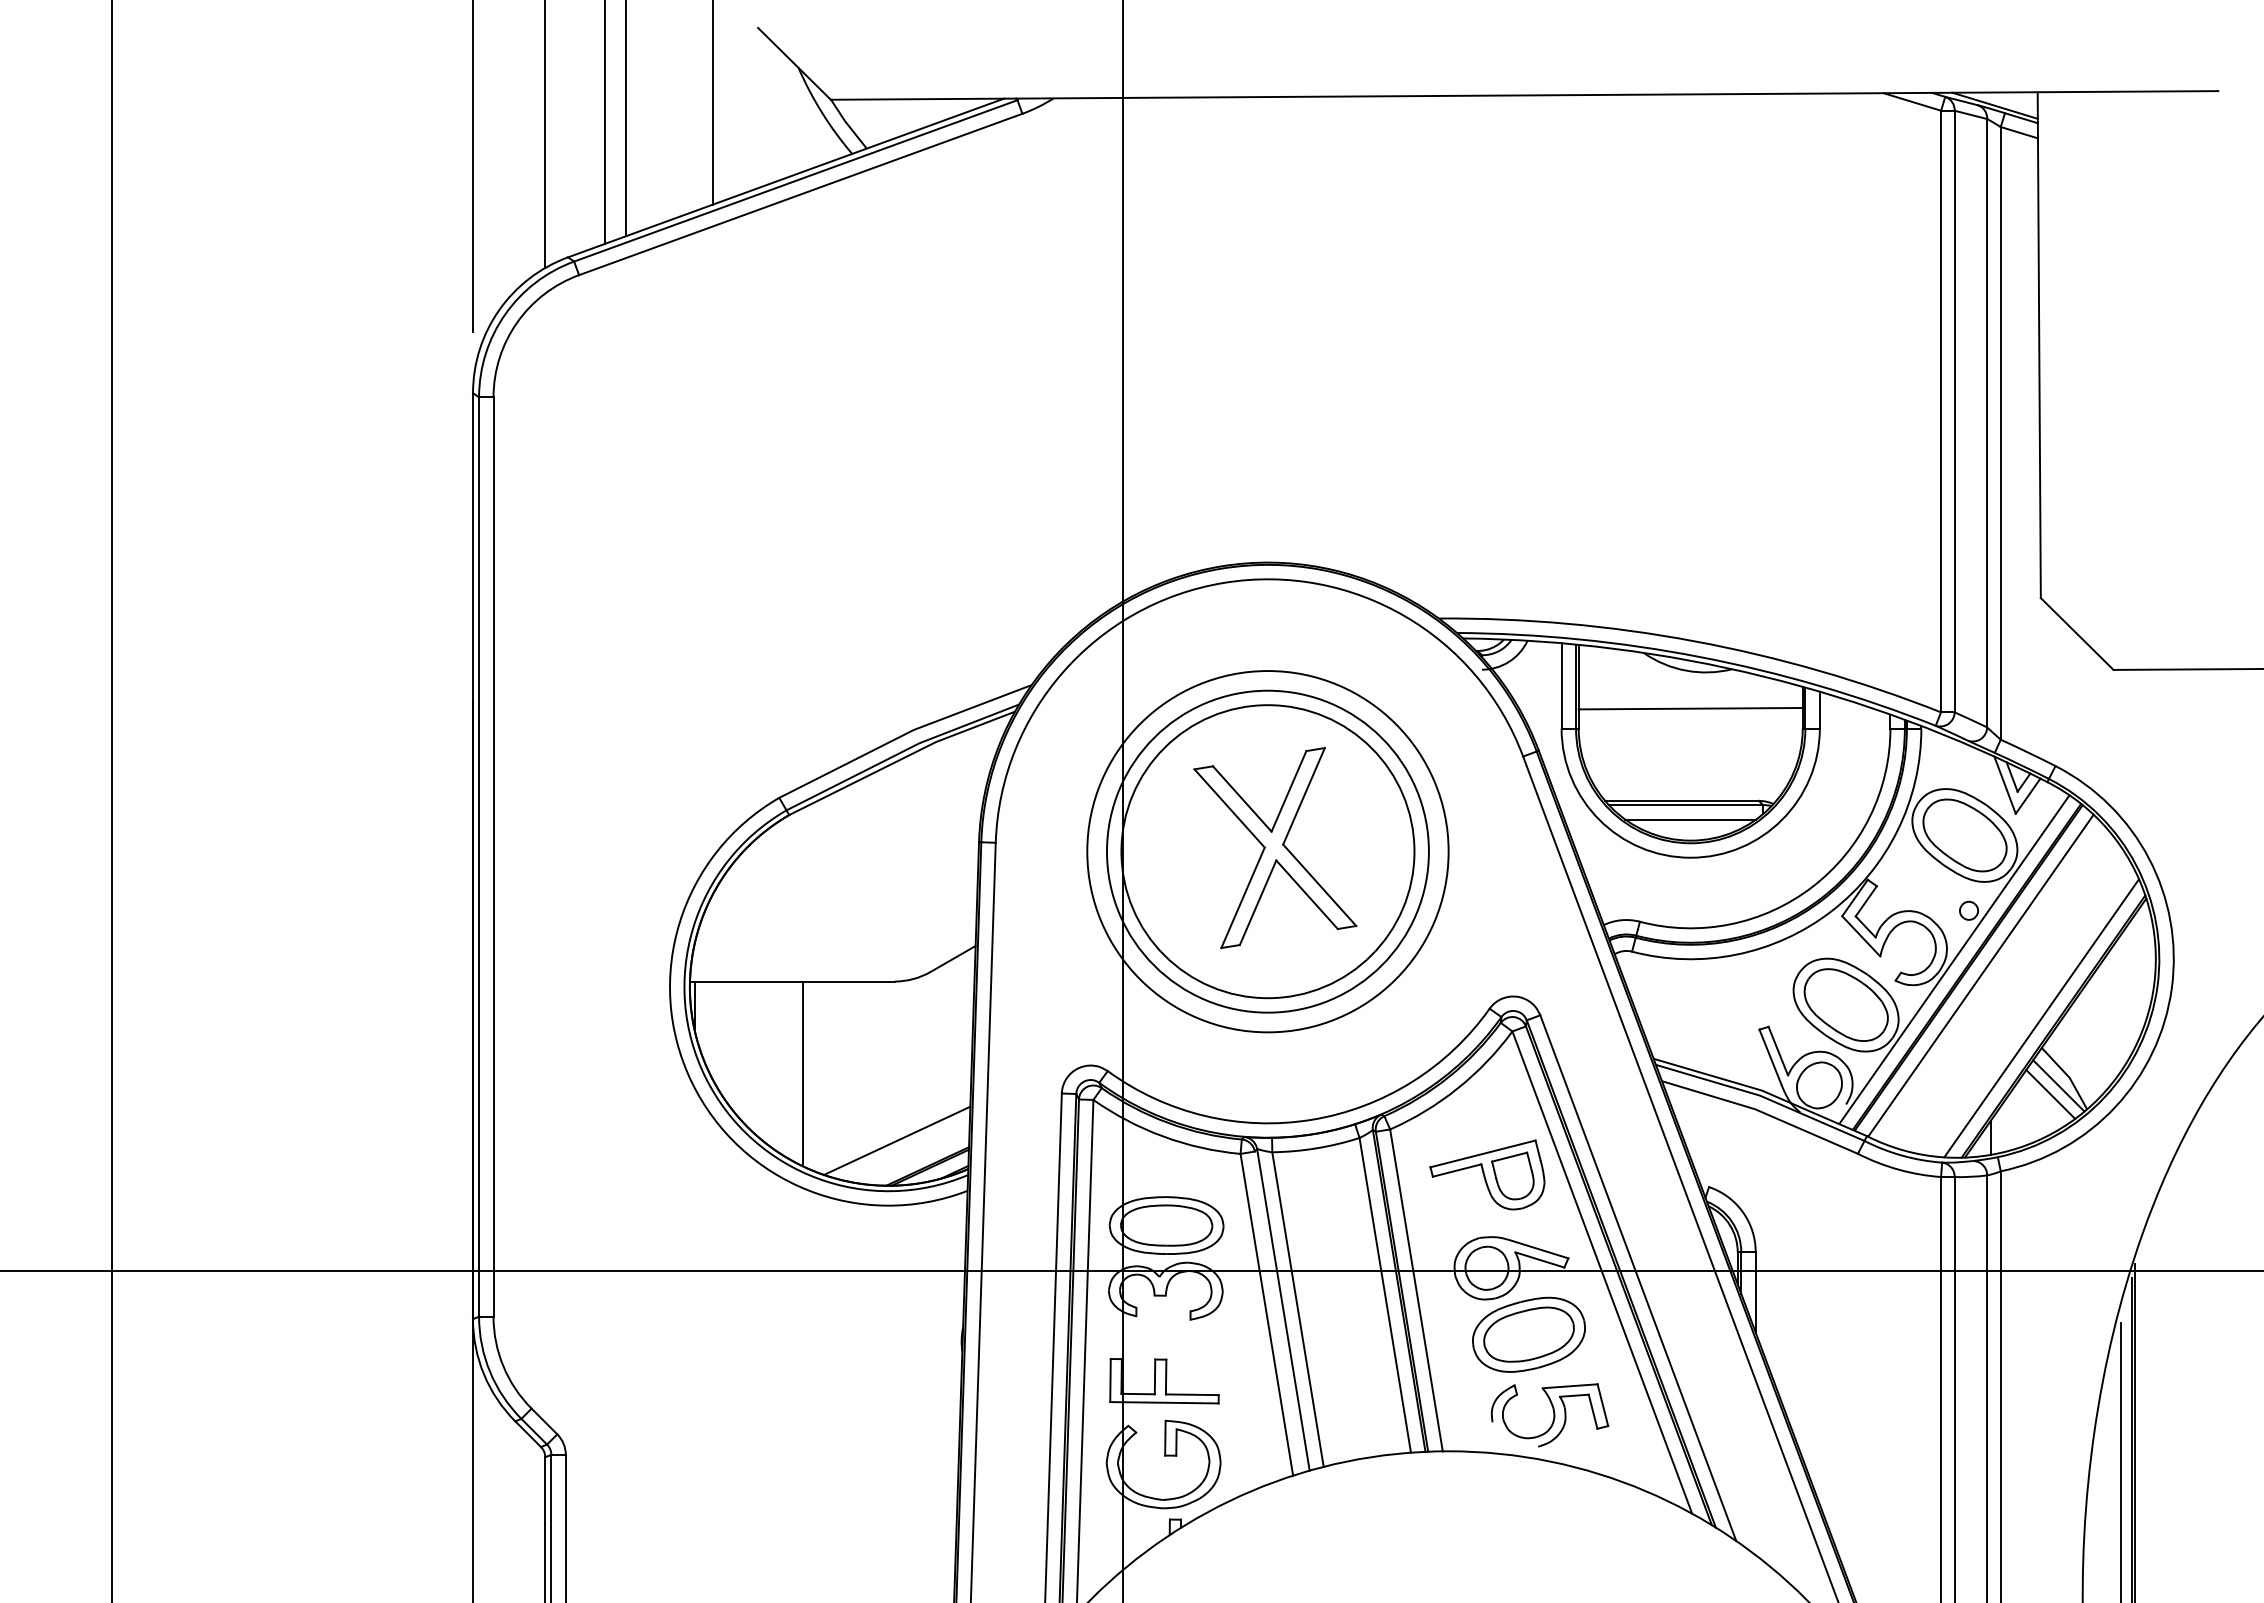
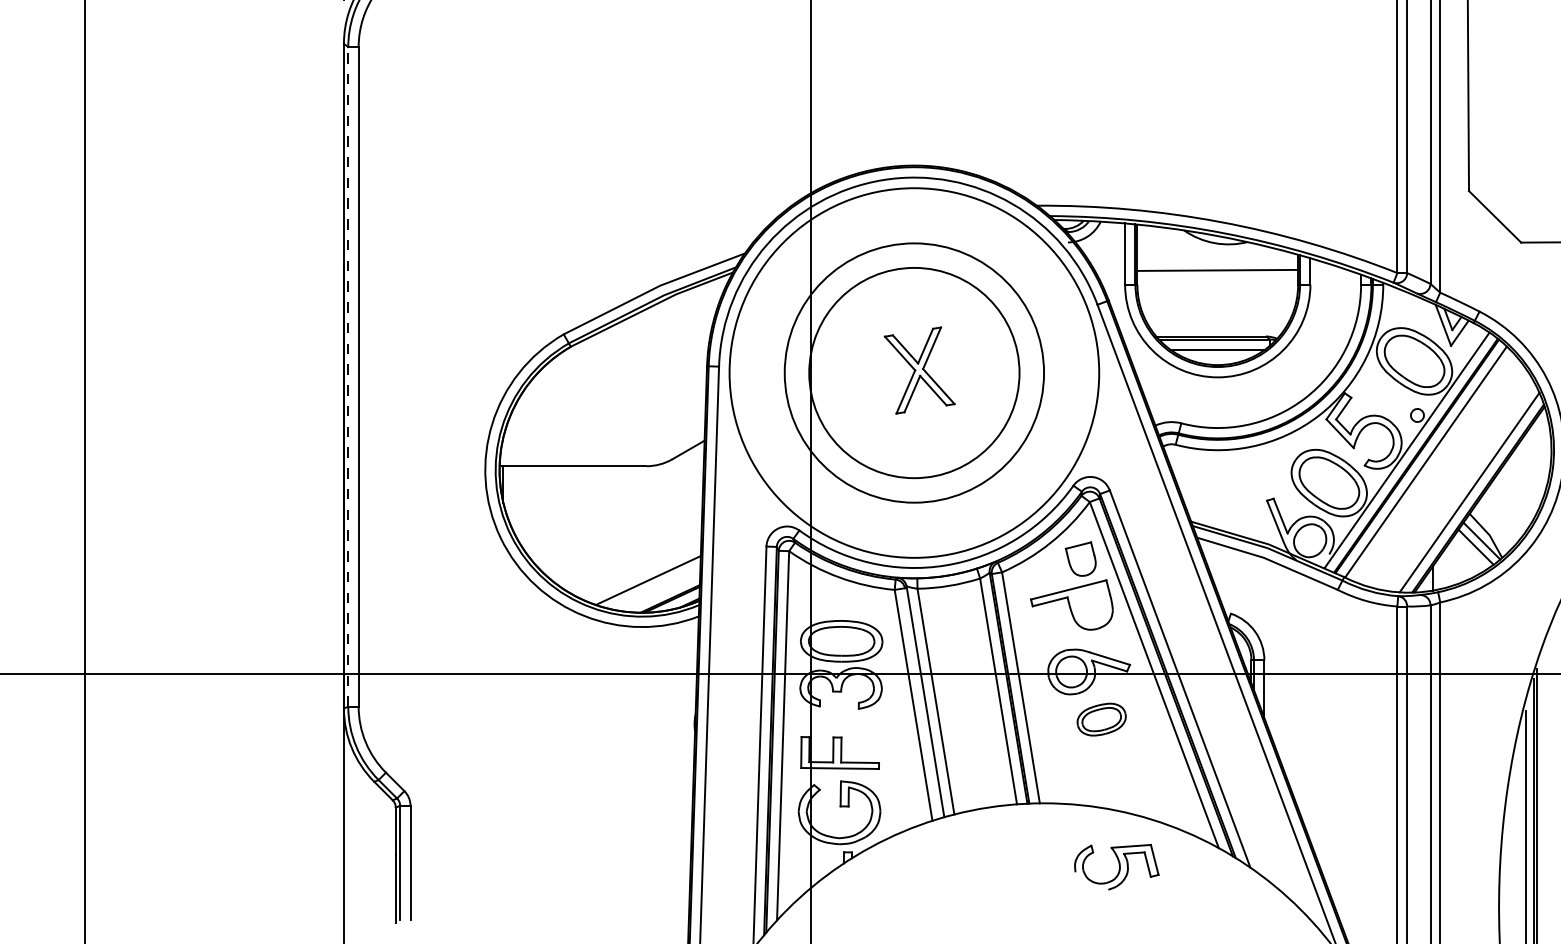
part: (1275, 848) -> (919, 370), size x0.6
circle: (1267, 851) -> (914, 372), size x1.6
line: (479, 857) -> (348, 377), solid -> dashed
line: (802, 1073) -> (580, 532), removed
part: (1512, 1175) -> (1080, 558), moved
part: (1528, 1334) -> (1101, 719), size x0.6
part: (1549, 1415) -> (1116, 867), moved

